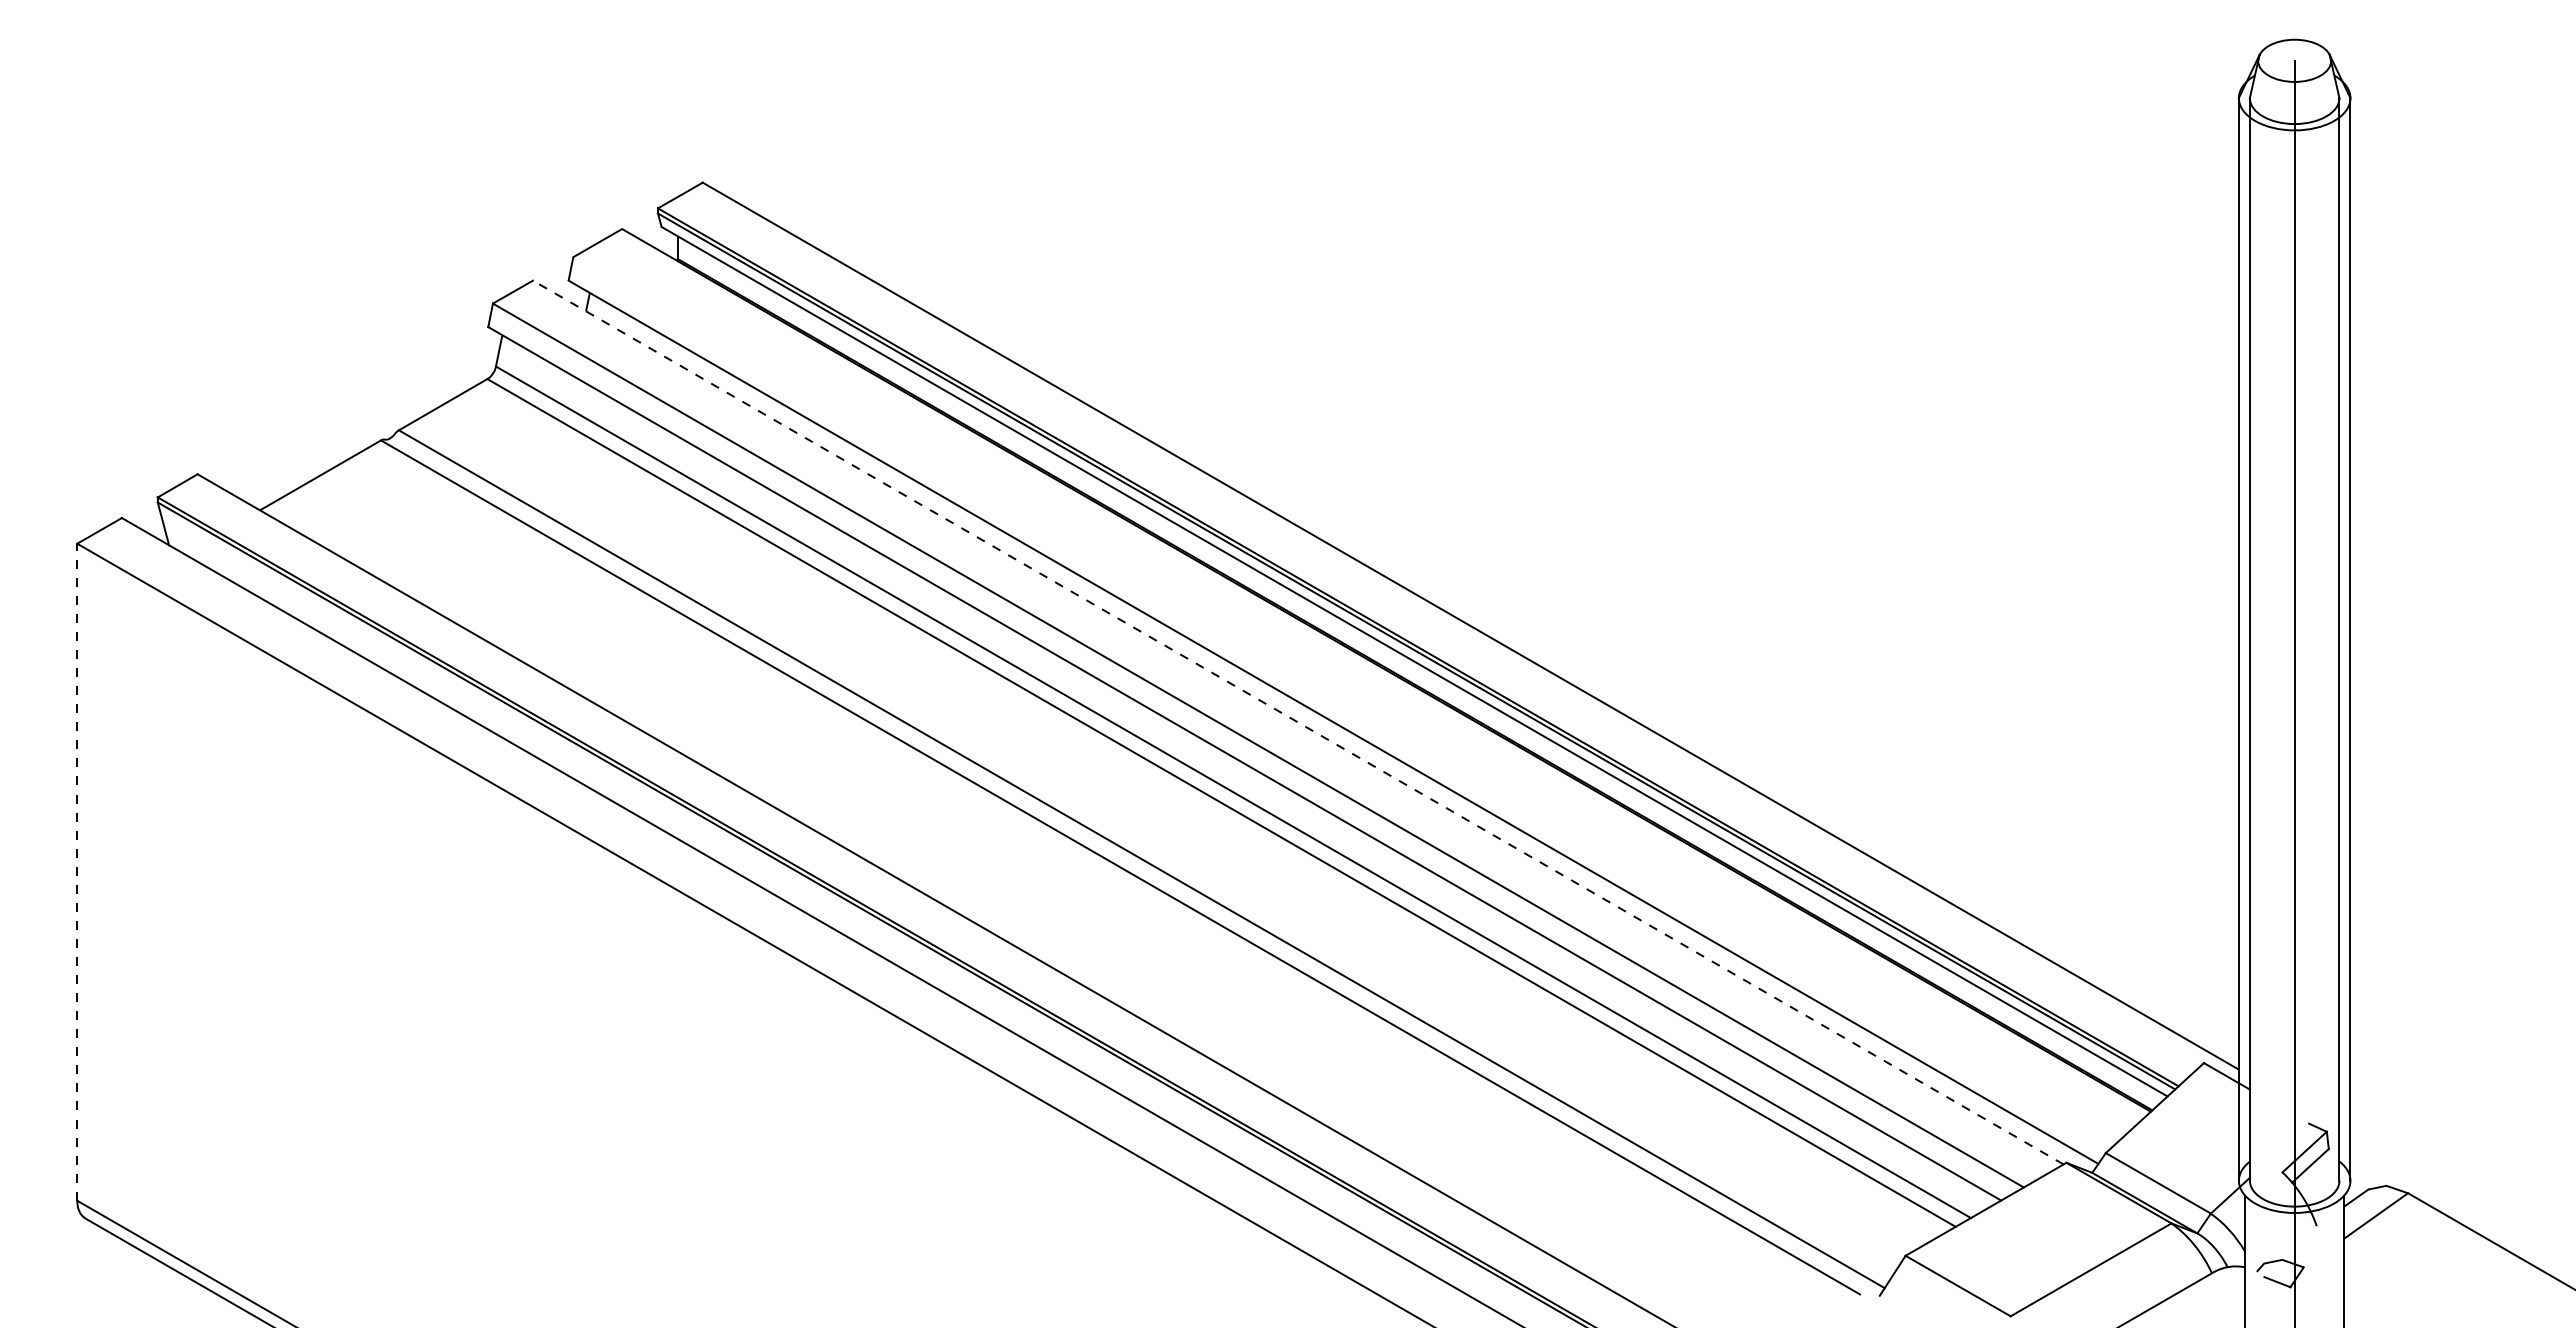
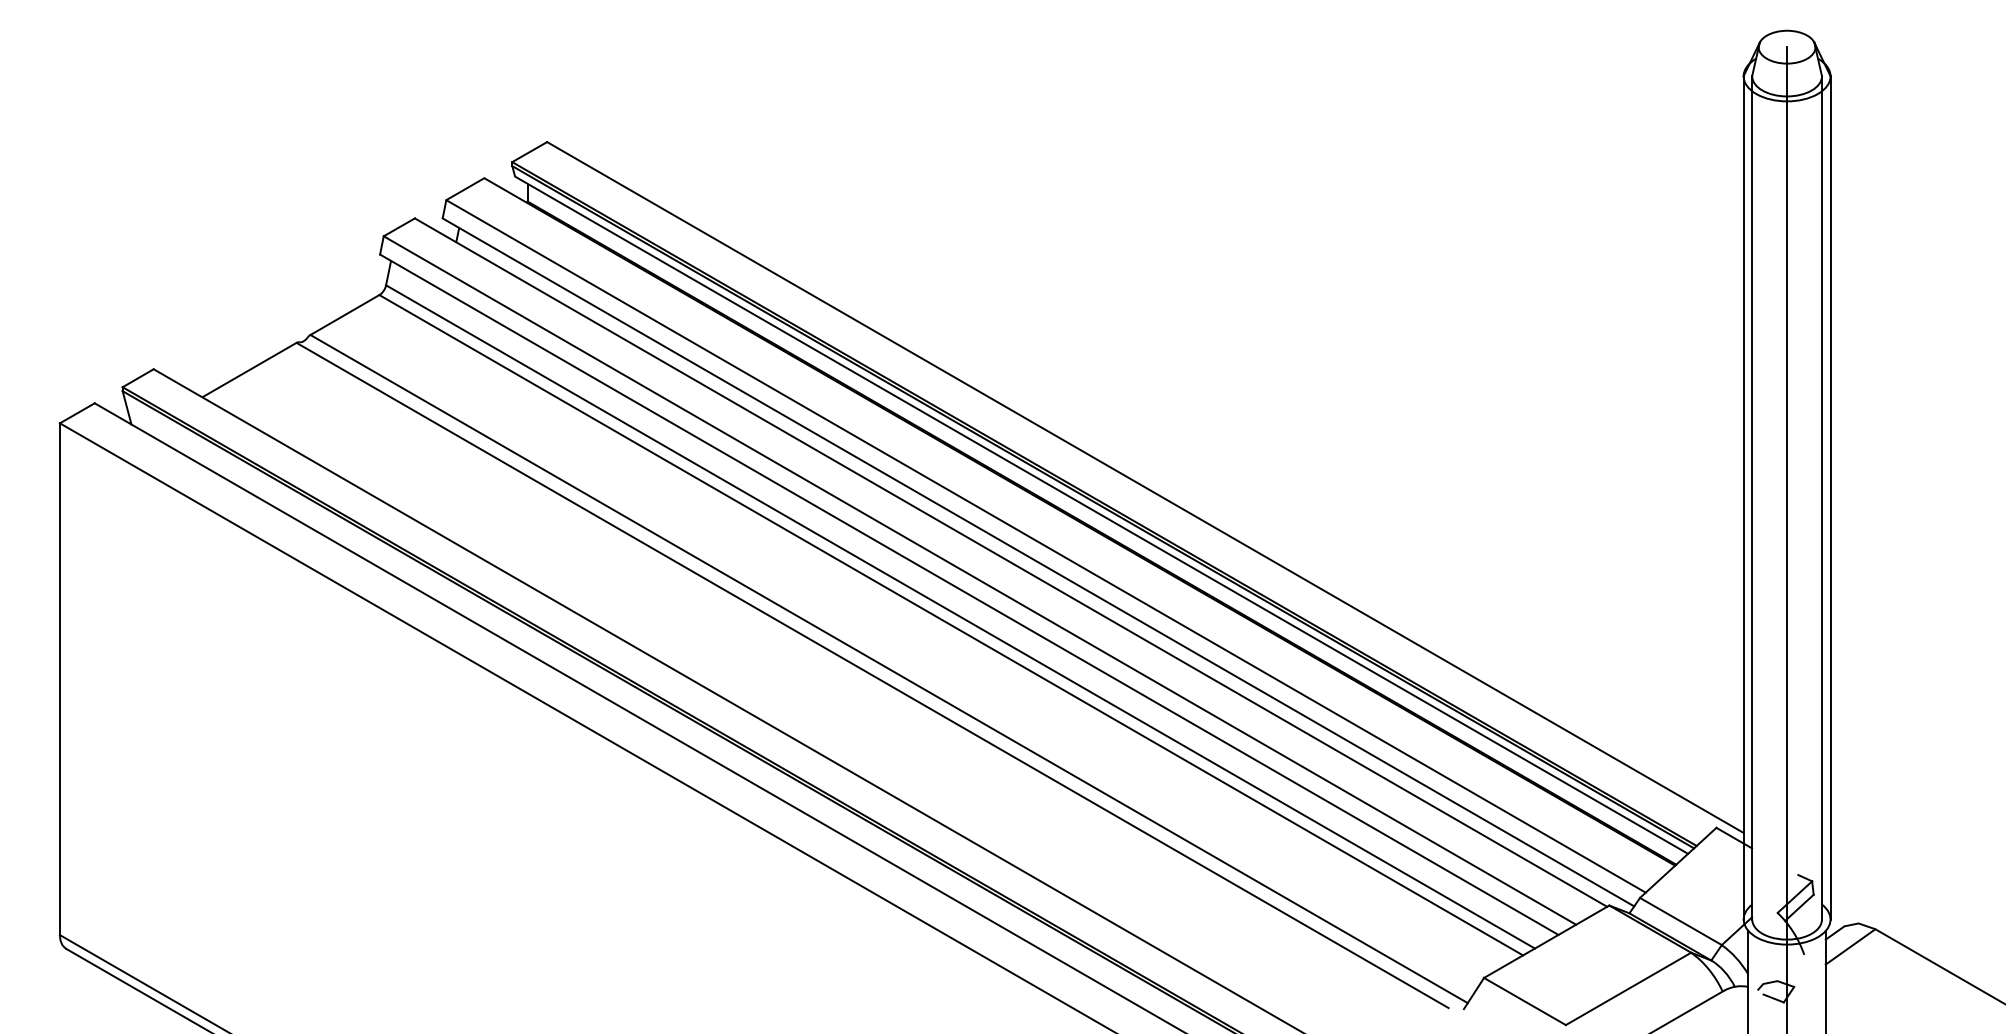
line: (1343, 701) -> (1046, 546), added
line: (1298, 722) -> (1011, 562), dashed -> solid
line: (77, 872) -> (60, 679), dashed -> solid

